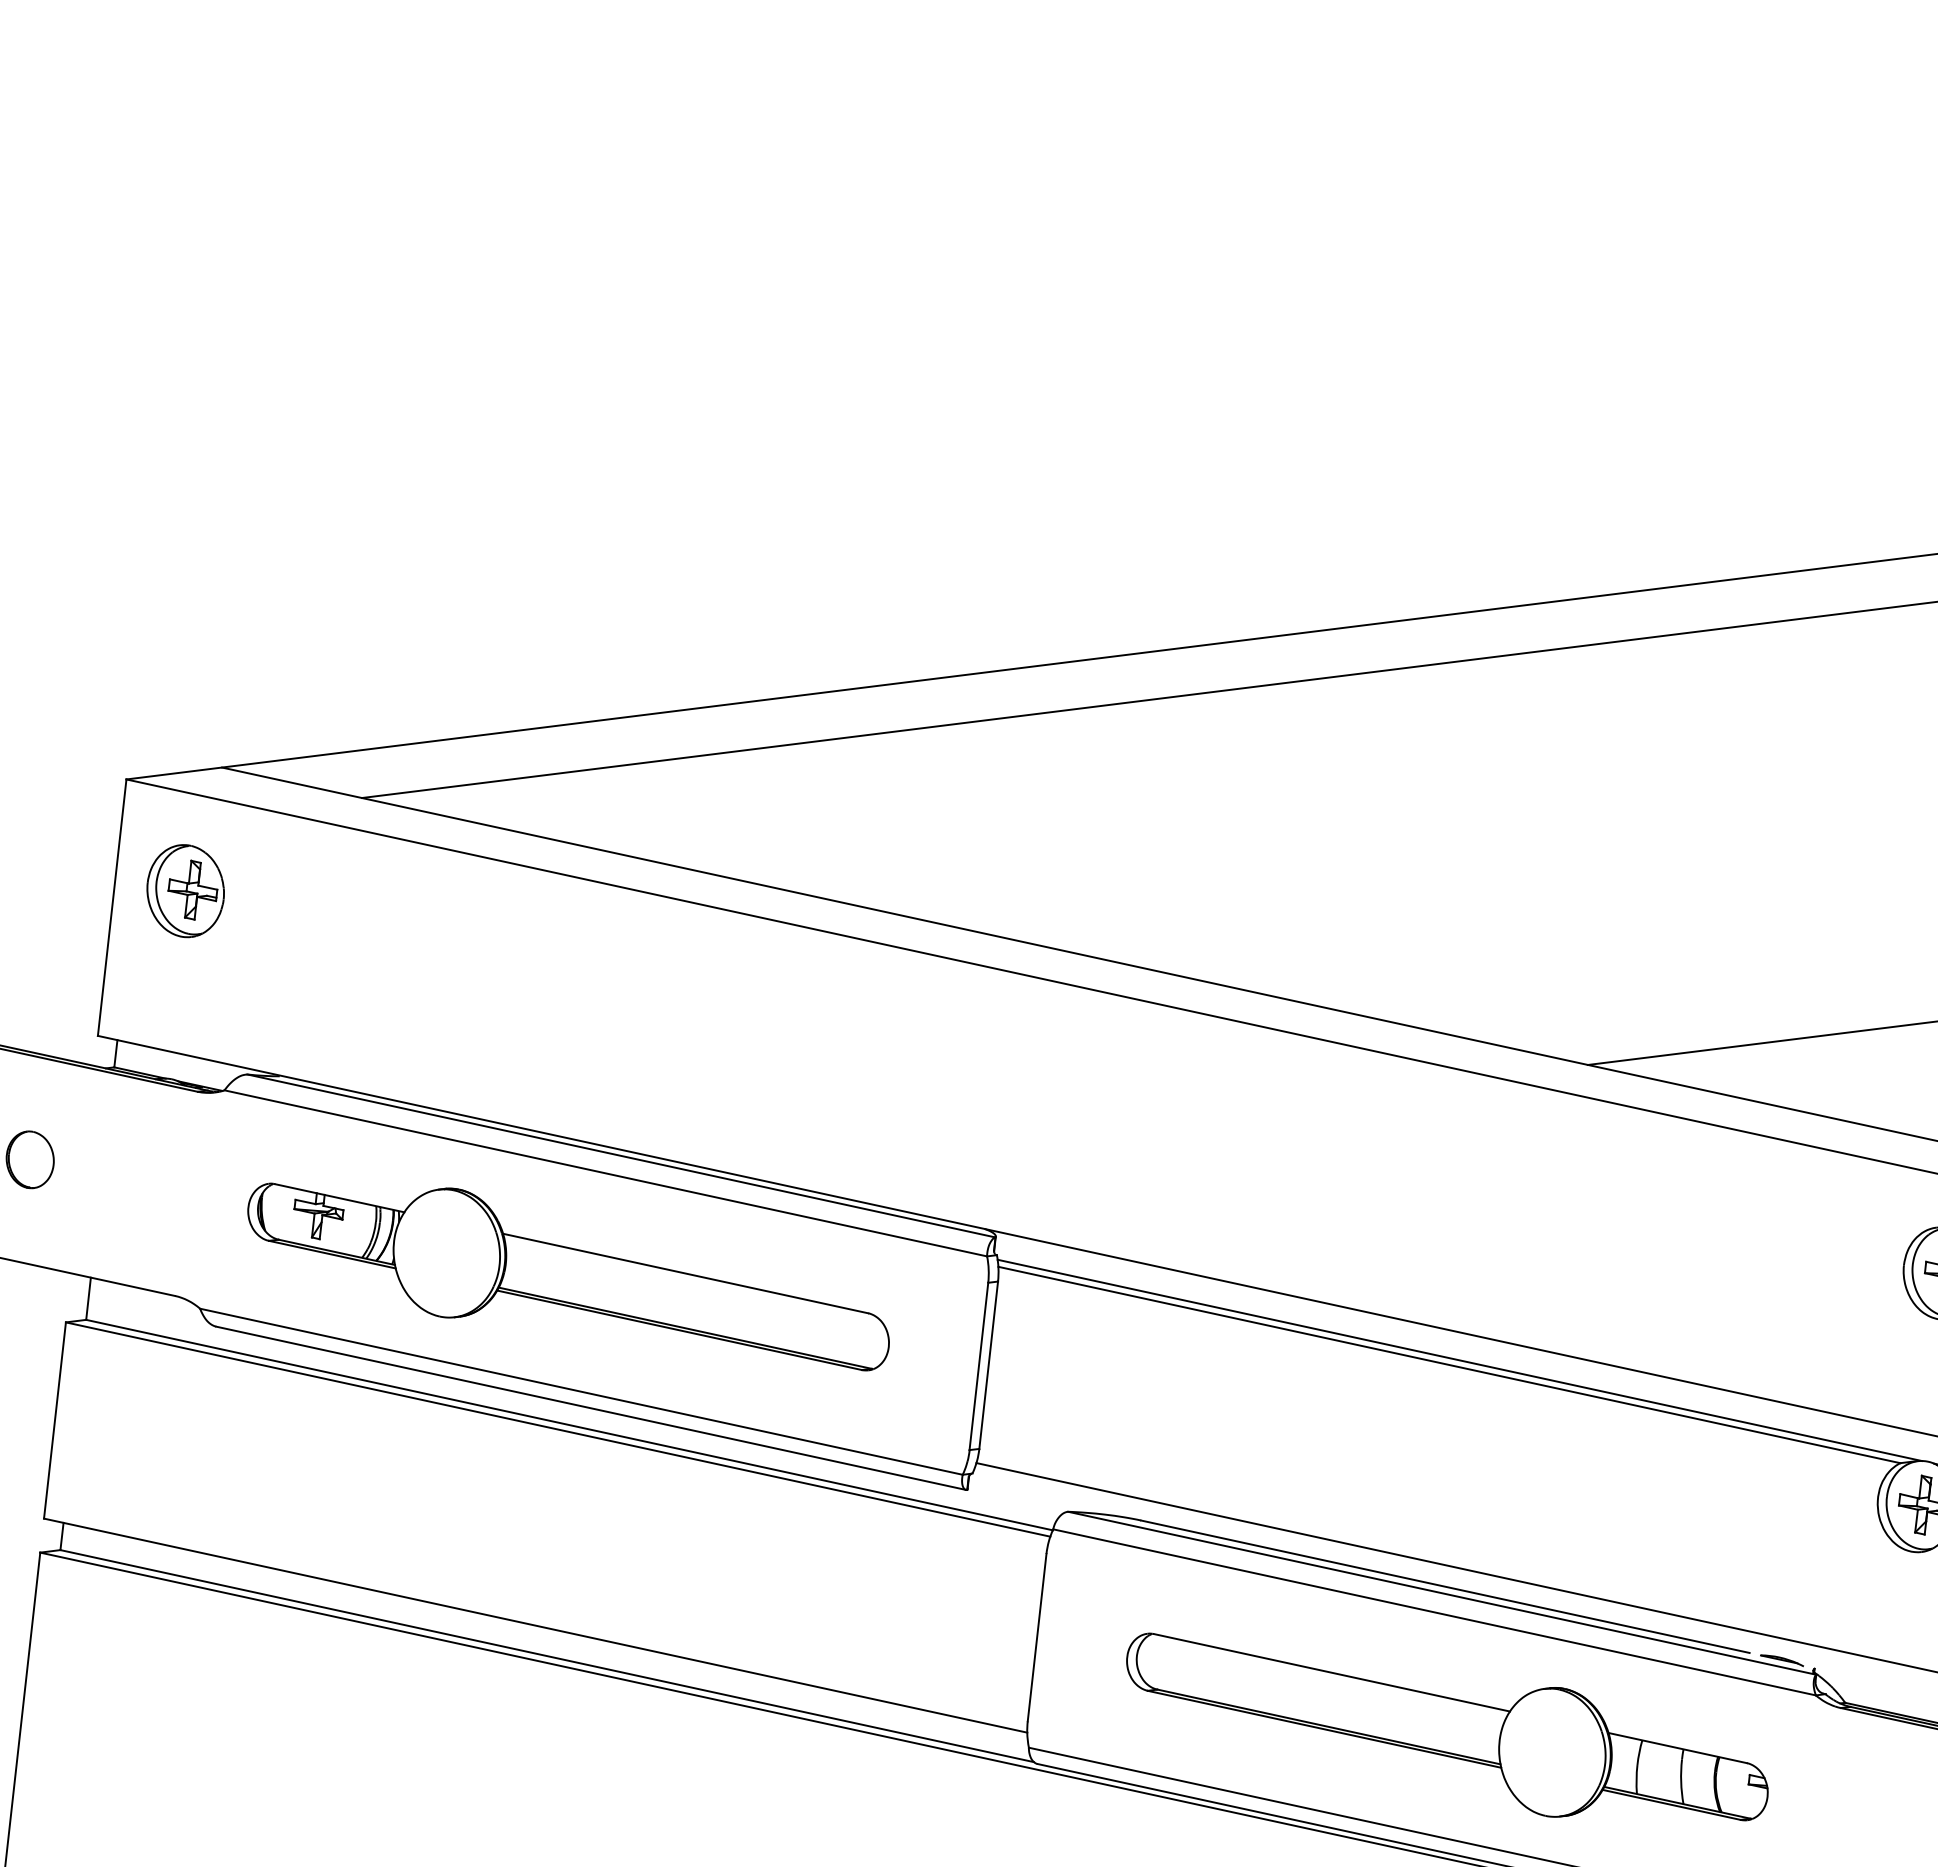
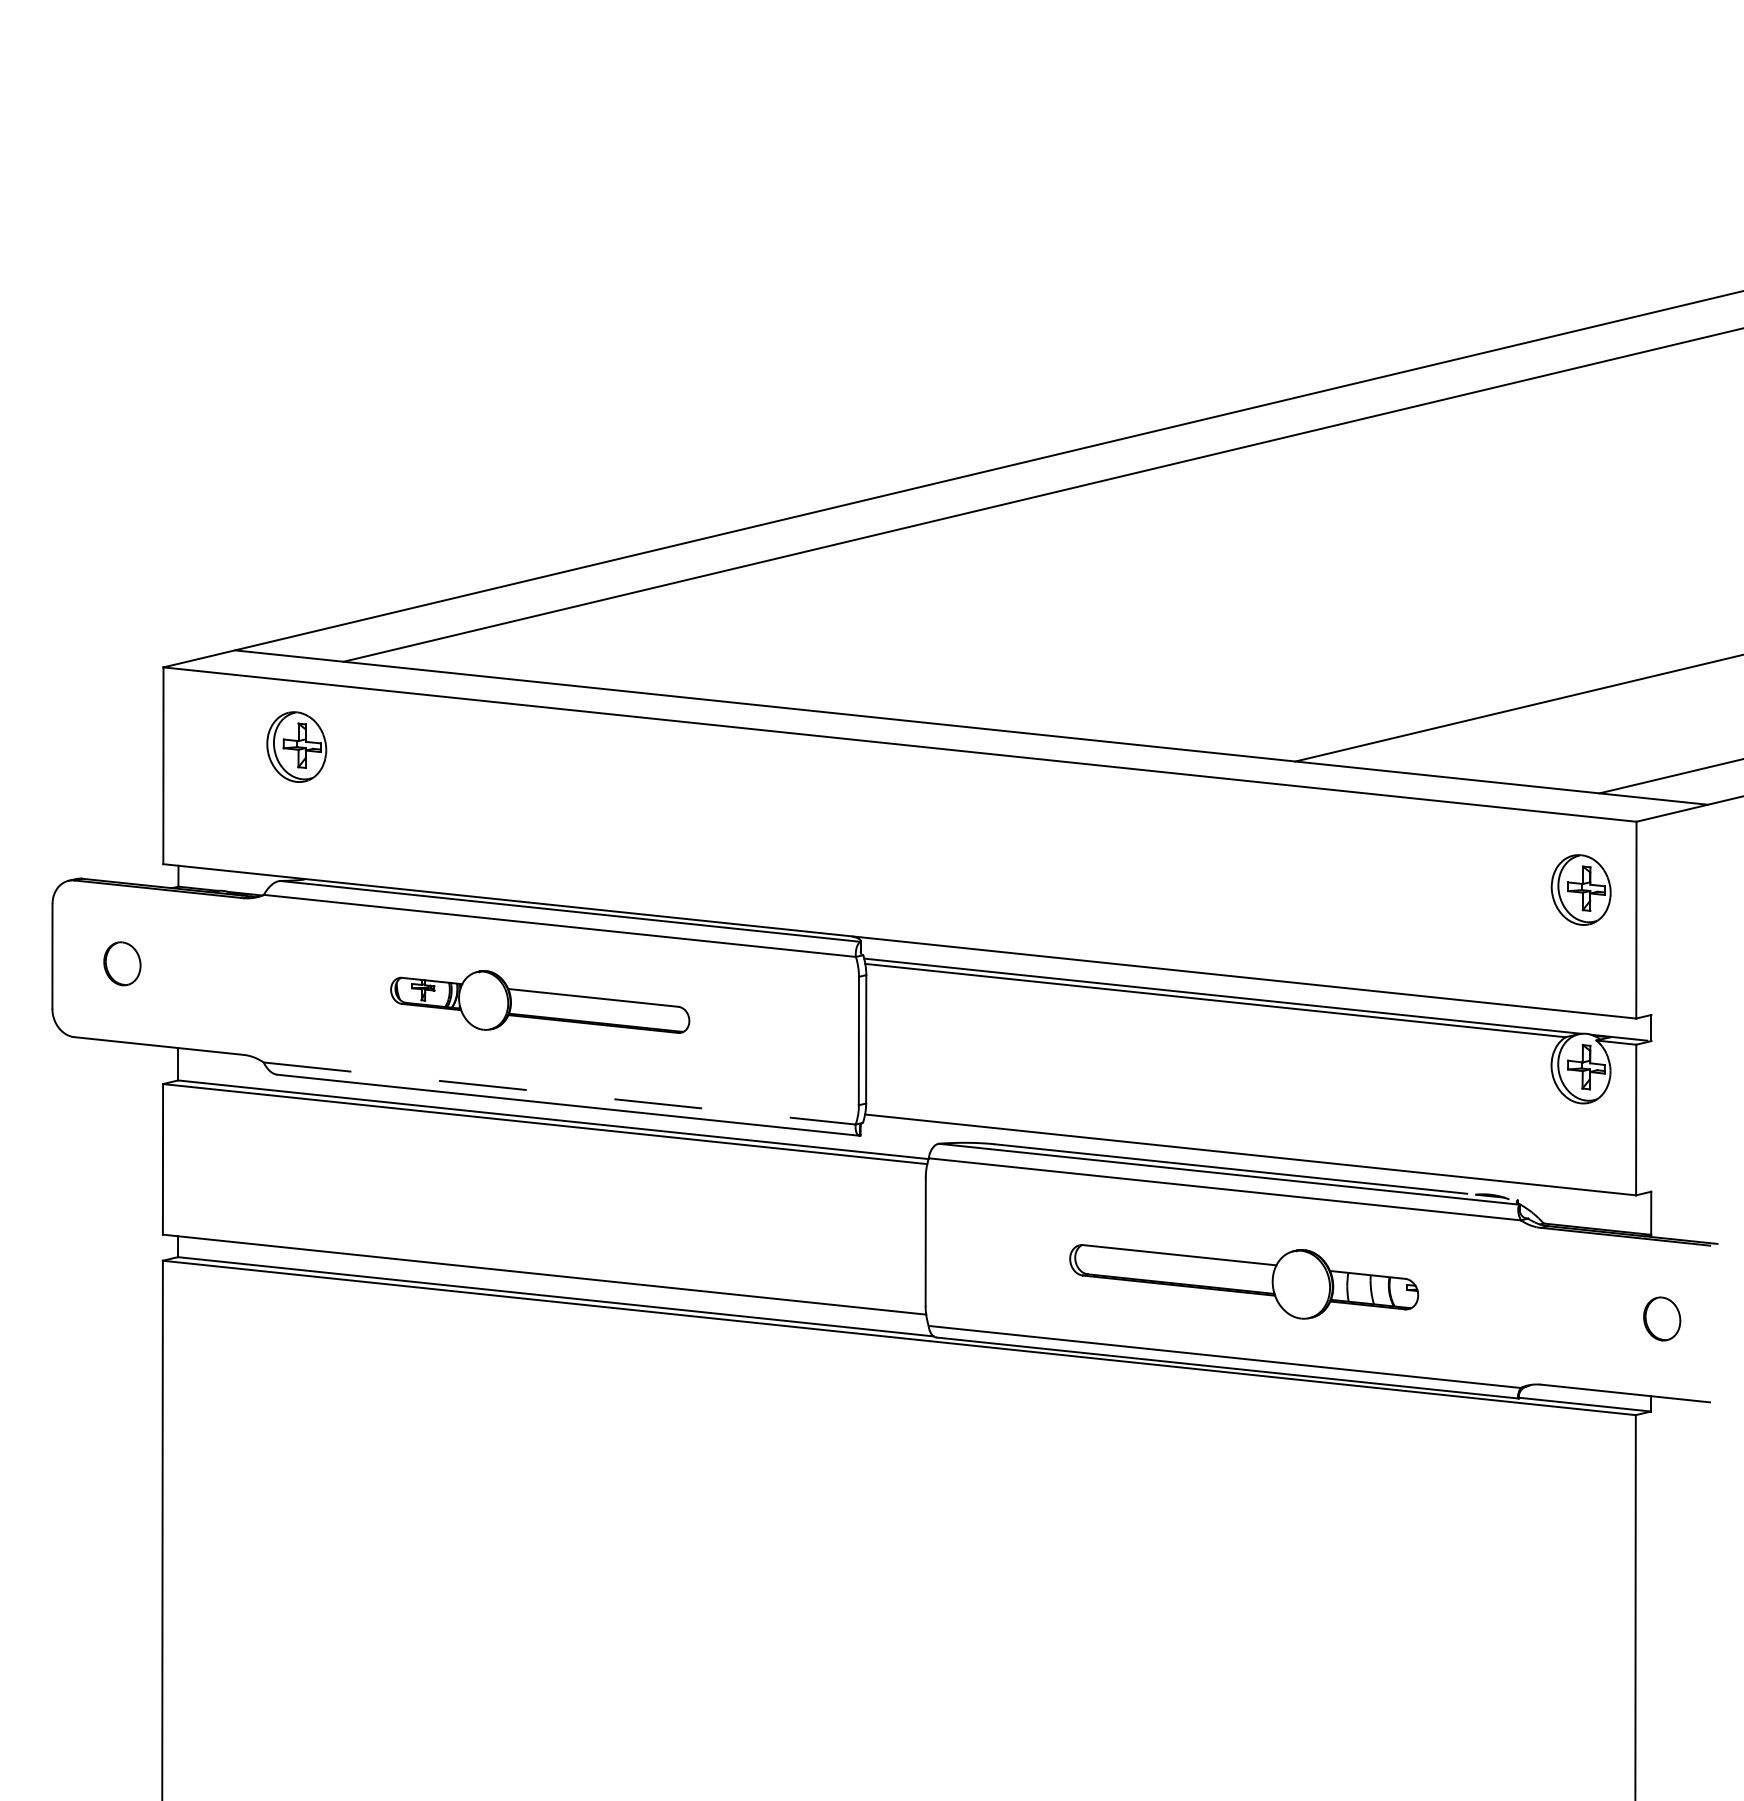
part: (185, 890) -> (296, 746), moved
part: (568, 1268) -> (539, 1001), size x0.6
line: (581, 1391) -> (559, 1093), solid -> dashed
part: (1445, 1735) -> (1243, 1281), size x0.7

